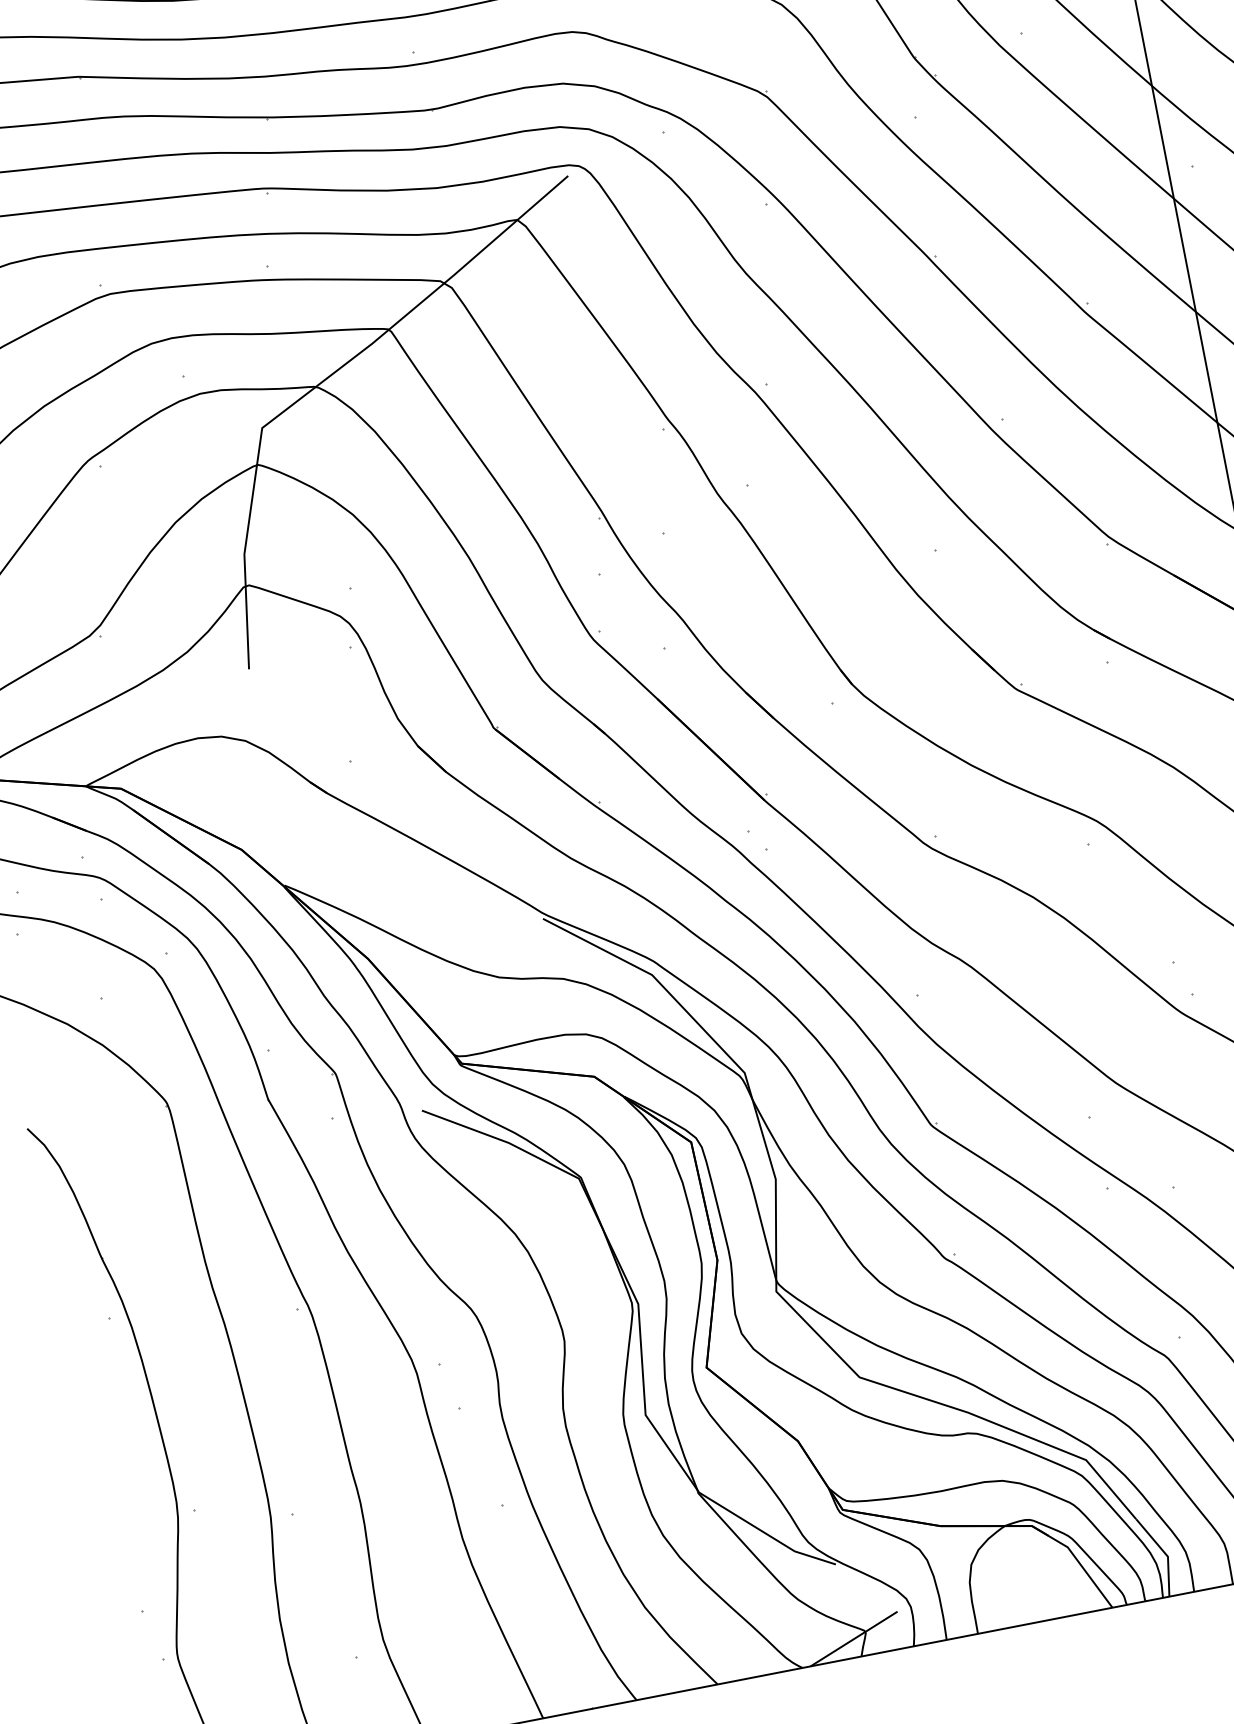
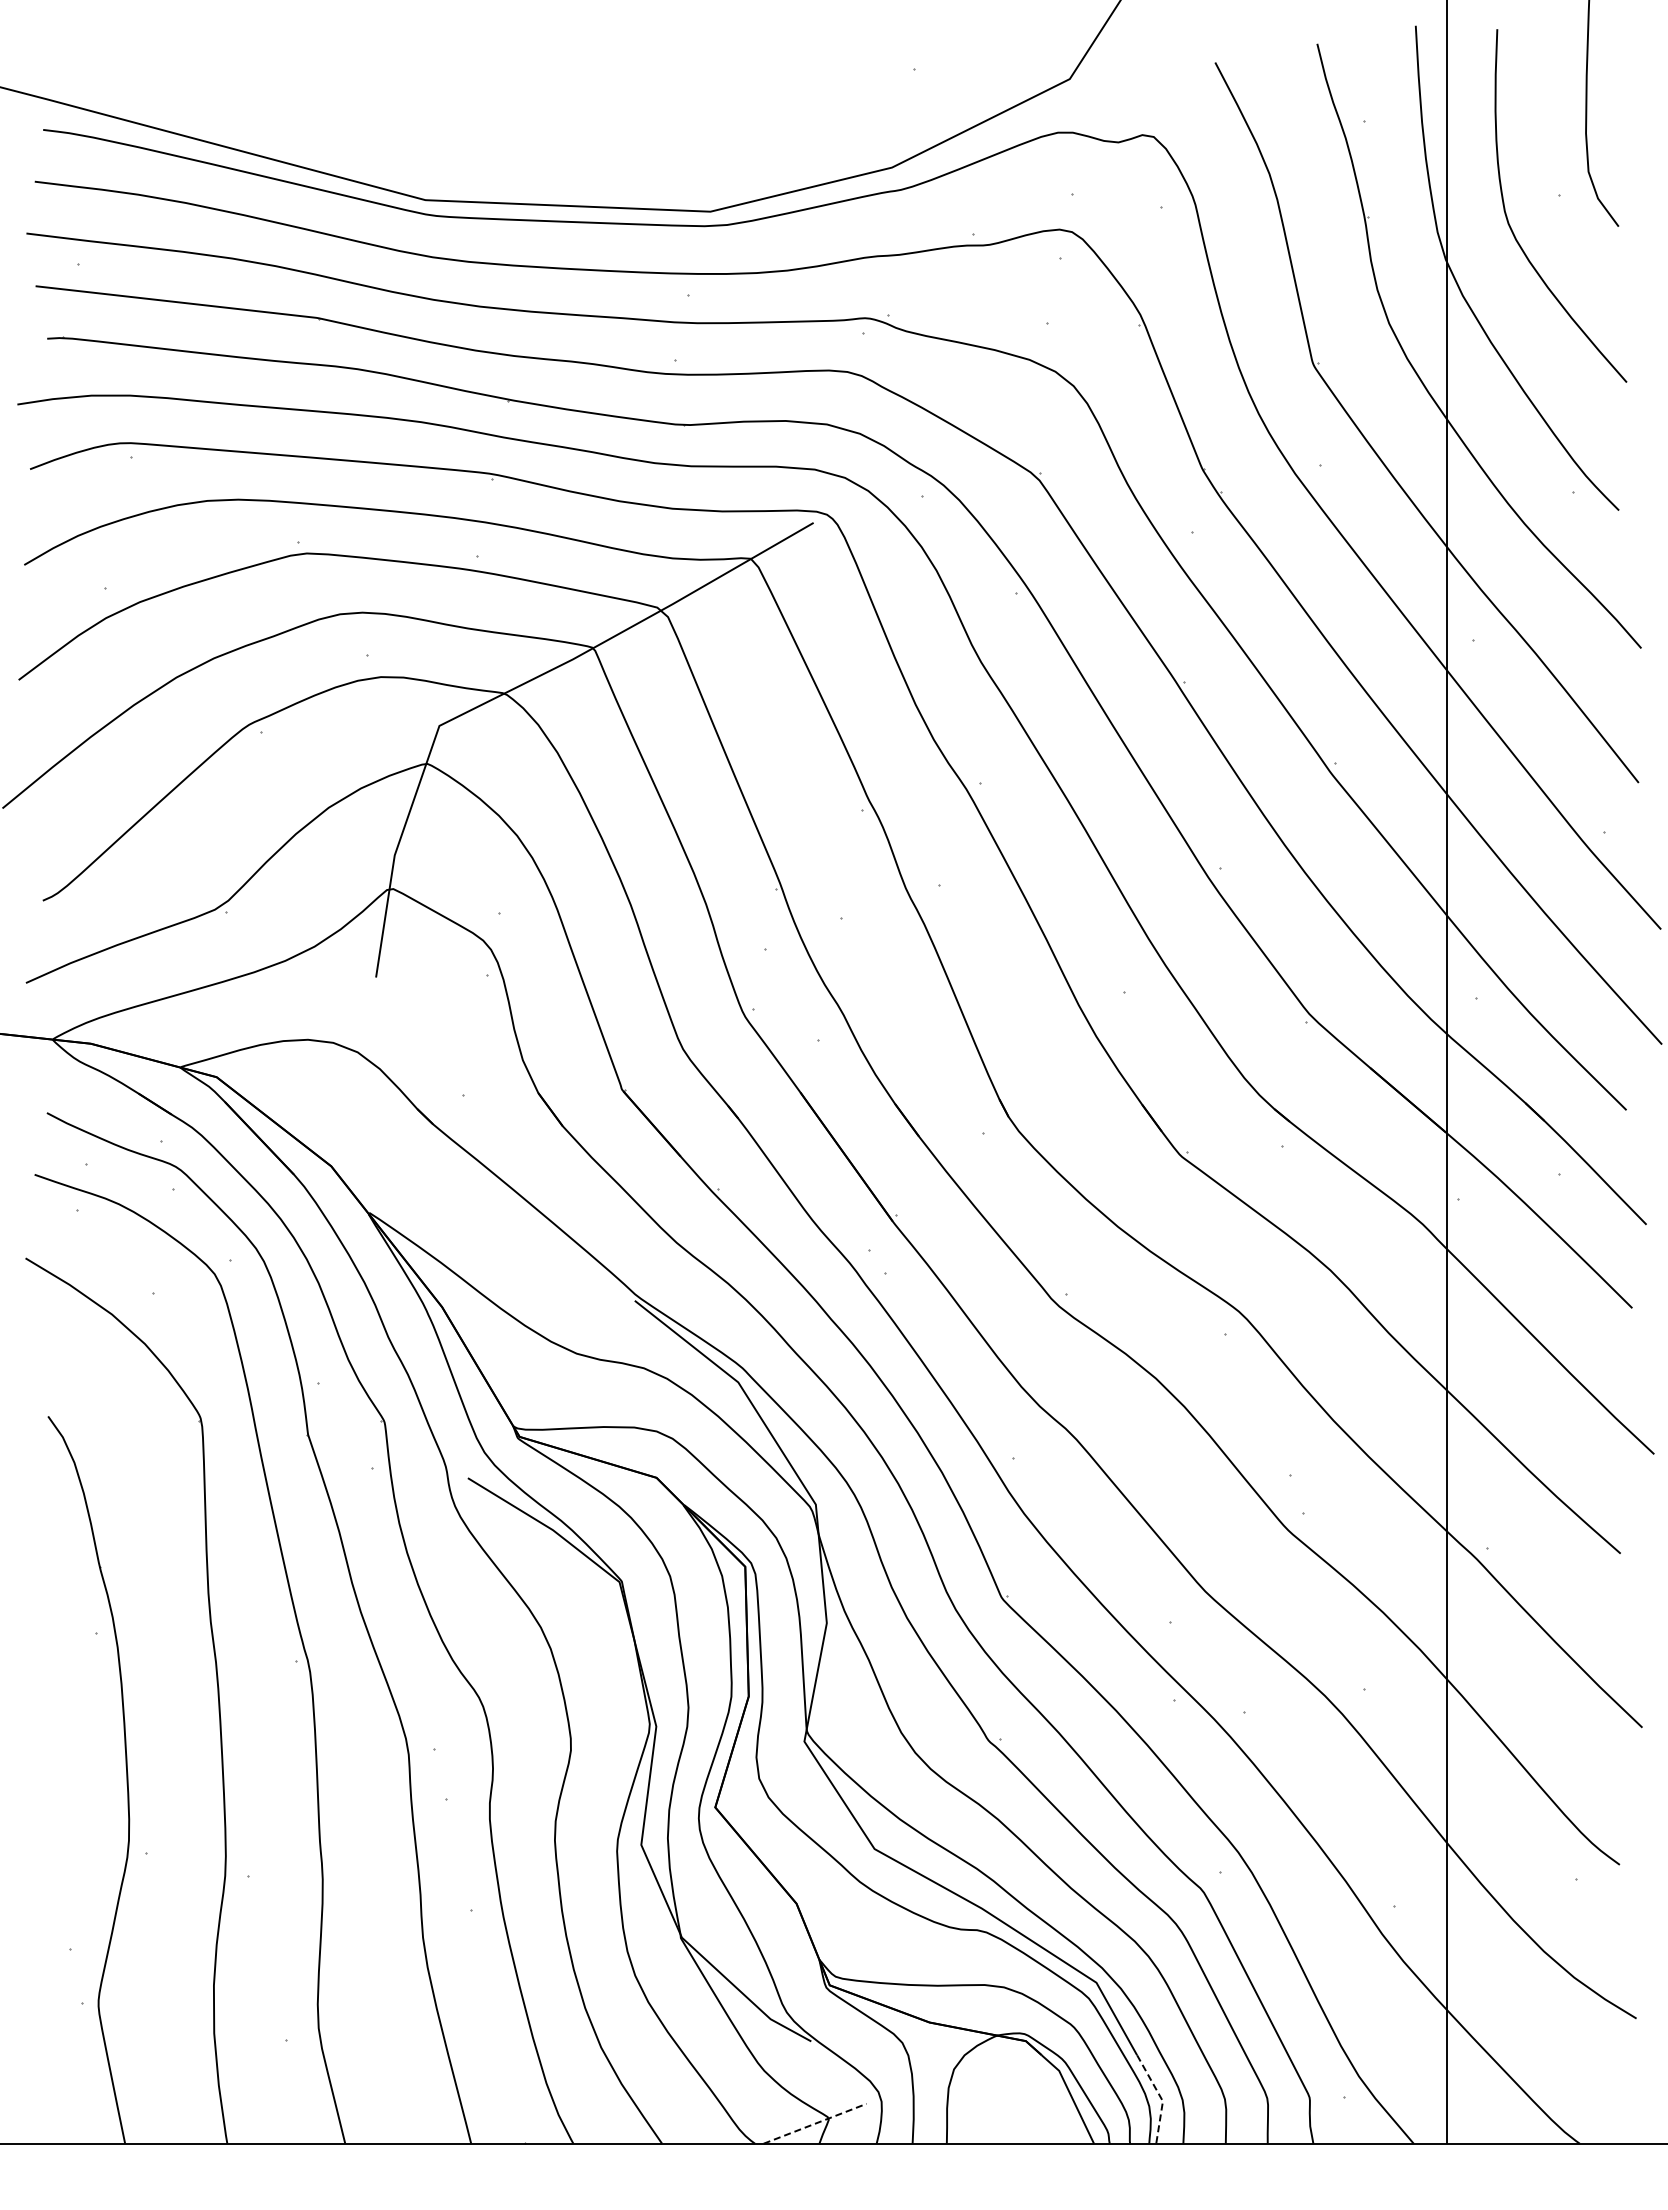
line: (1165, 1553) -> (1160, 2097), solid -> dashed
line: (854, 1638) -> (815, 2123), solid -> dashed

